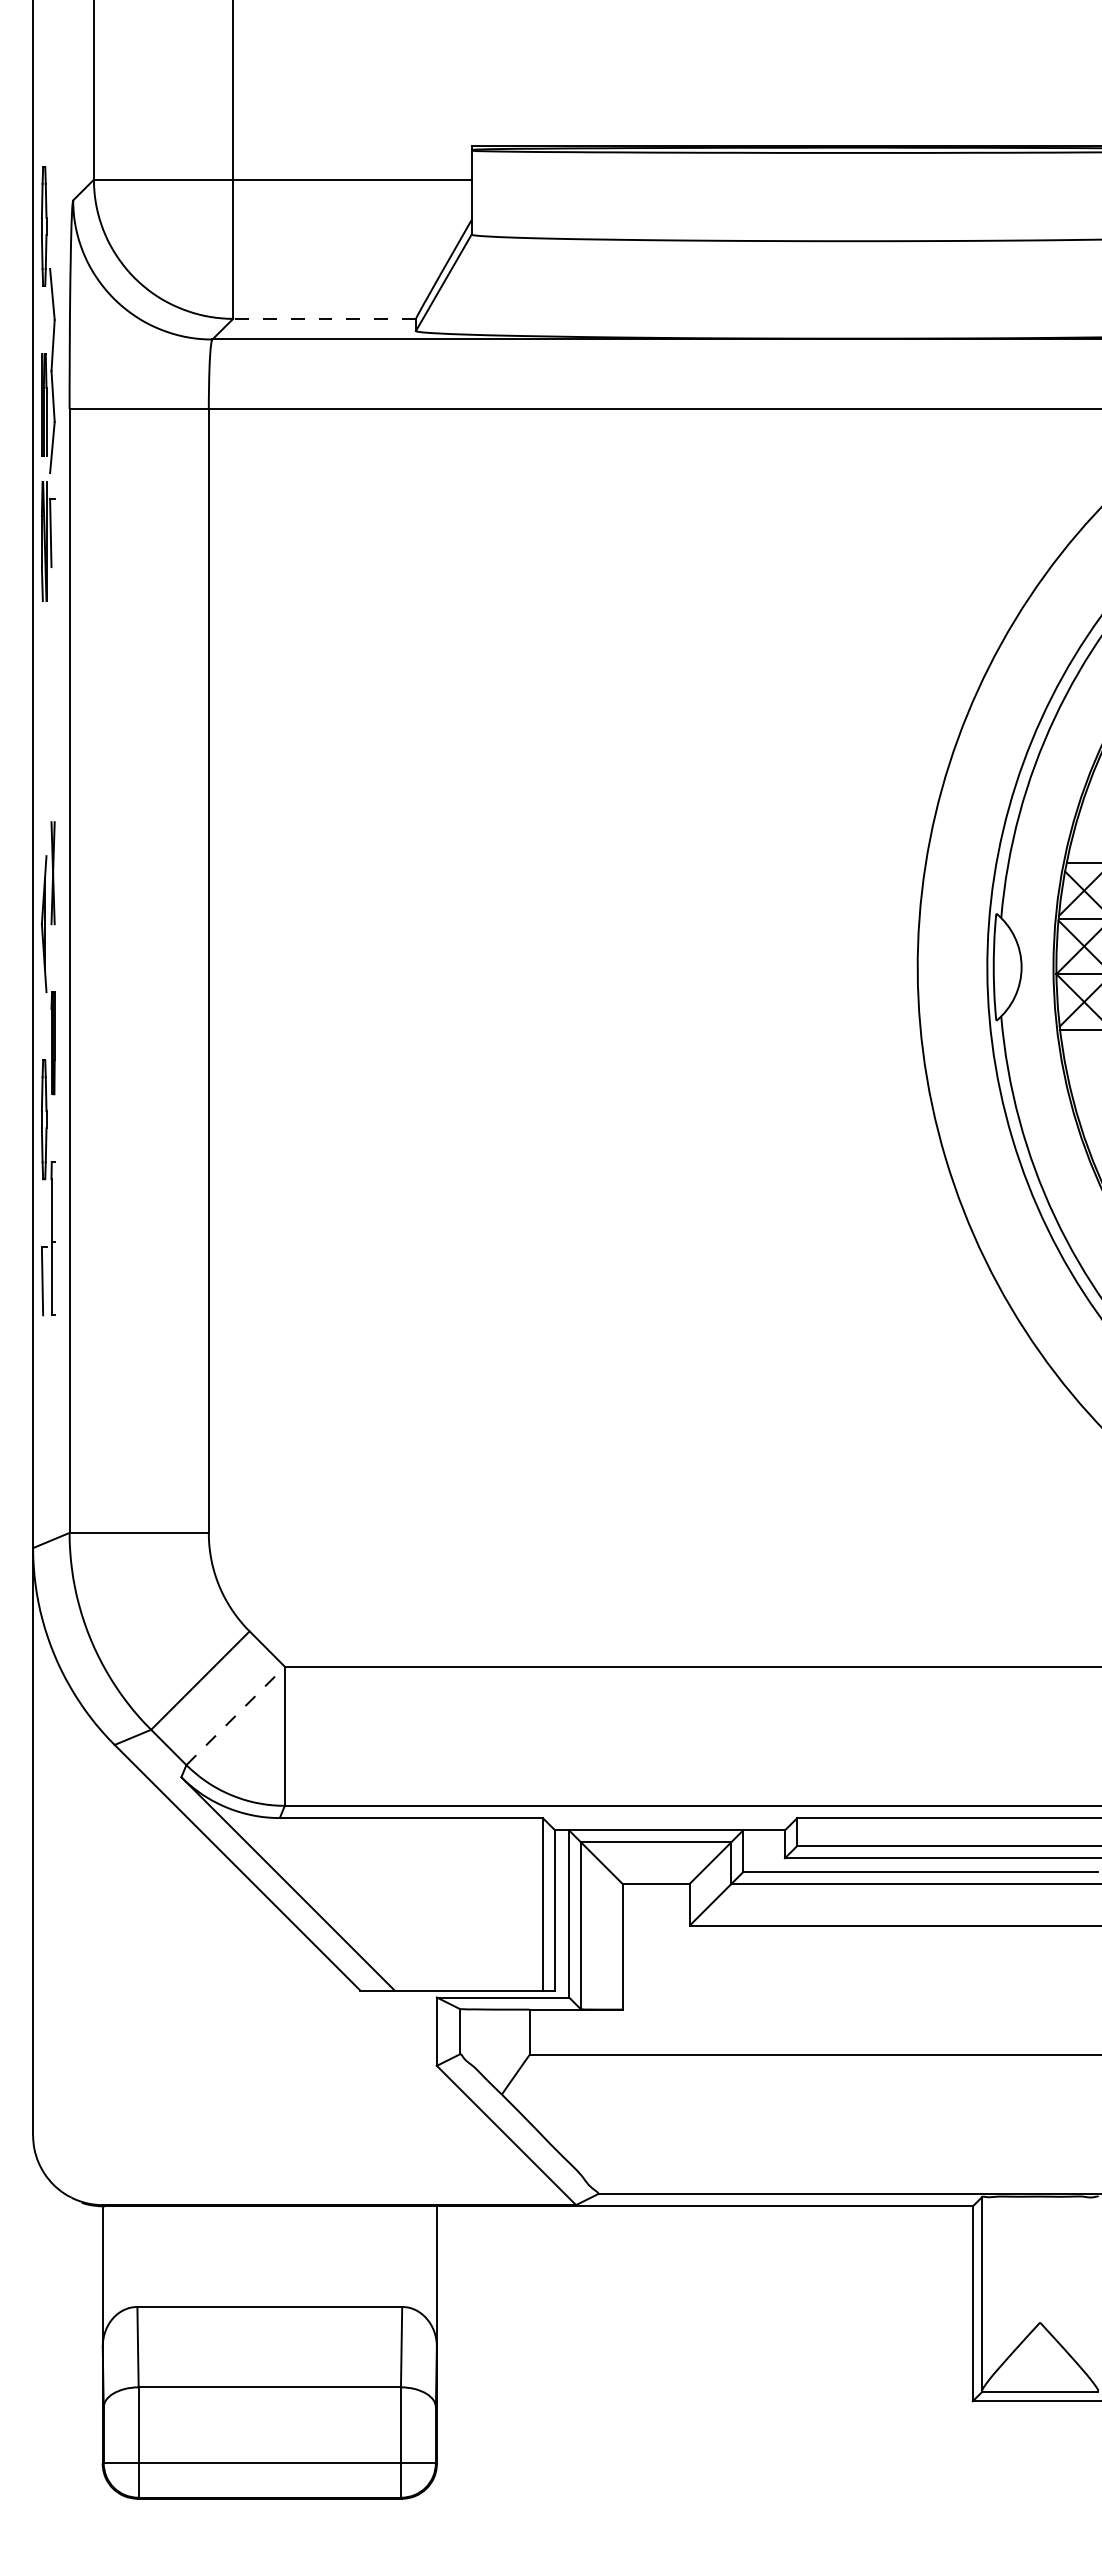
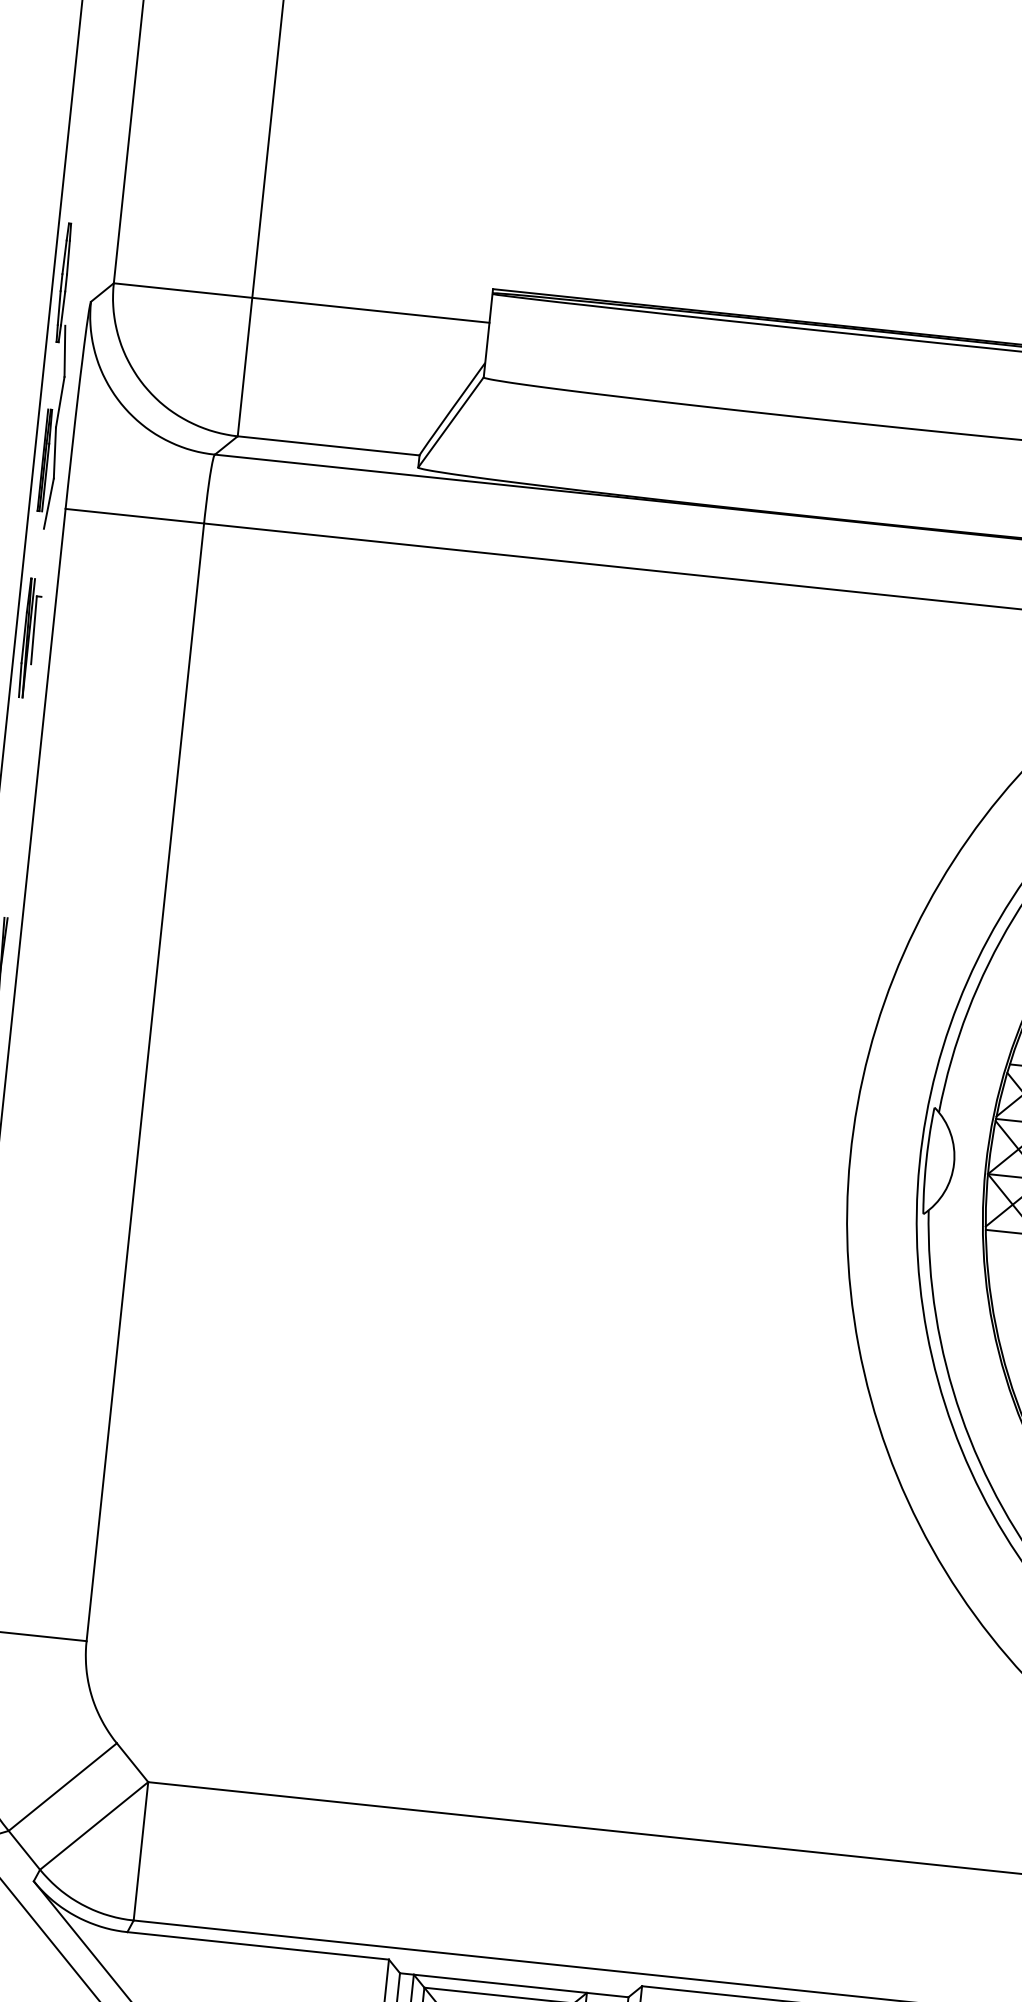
line: (324, 318) -> (328, 445), dashed -> solid
part: (48, 319) -> (58, 375), moved
line: (235, 1715) -> (94, 1825), dashed -> solid

